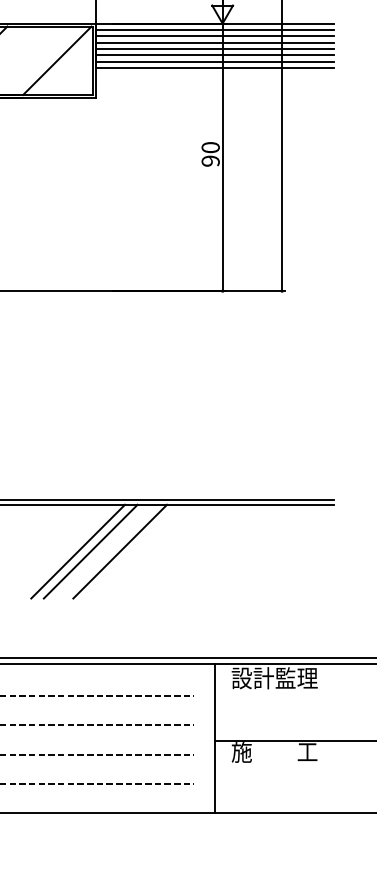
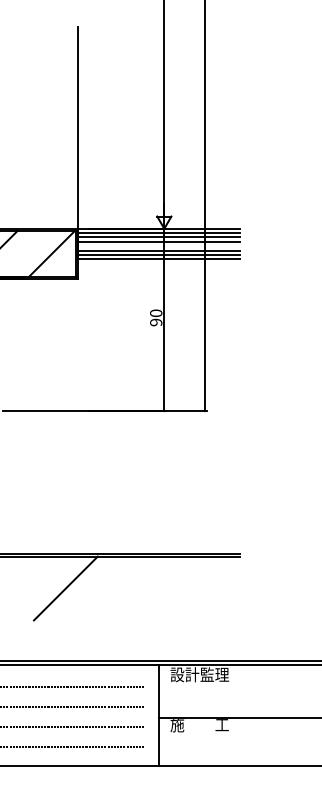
line: (215, 49) -> (159, 246), removed
line: (90, 551) -> (74, 588), removed
line: (120, 551) -> (94, 588), removed

